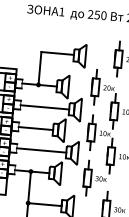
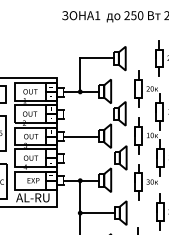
line: (44, 107) -> (88, 114), removed
line: (40, 150) -> (88, 158), removed

